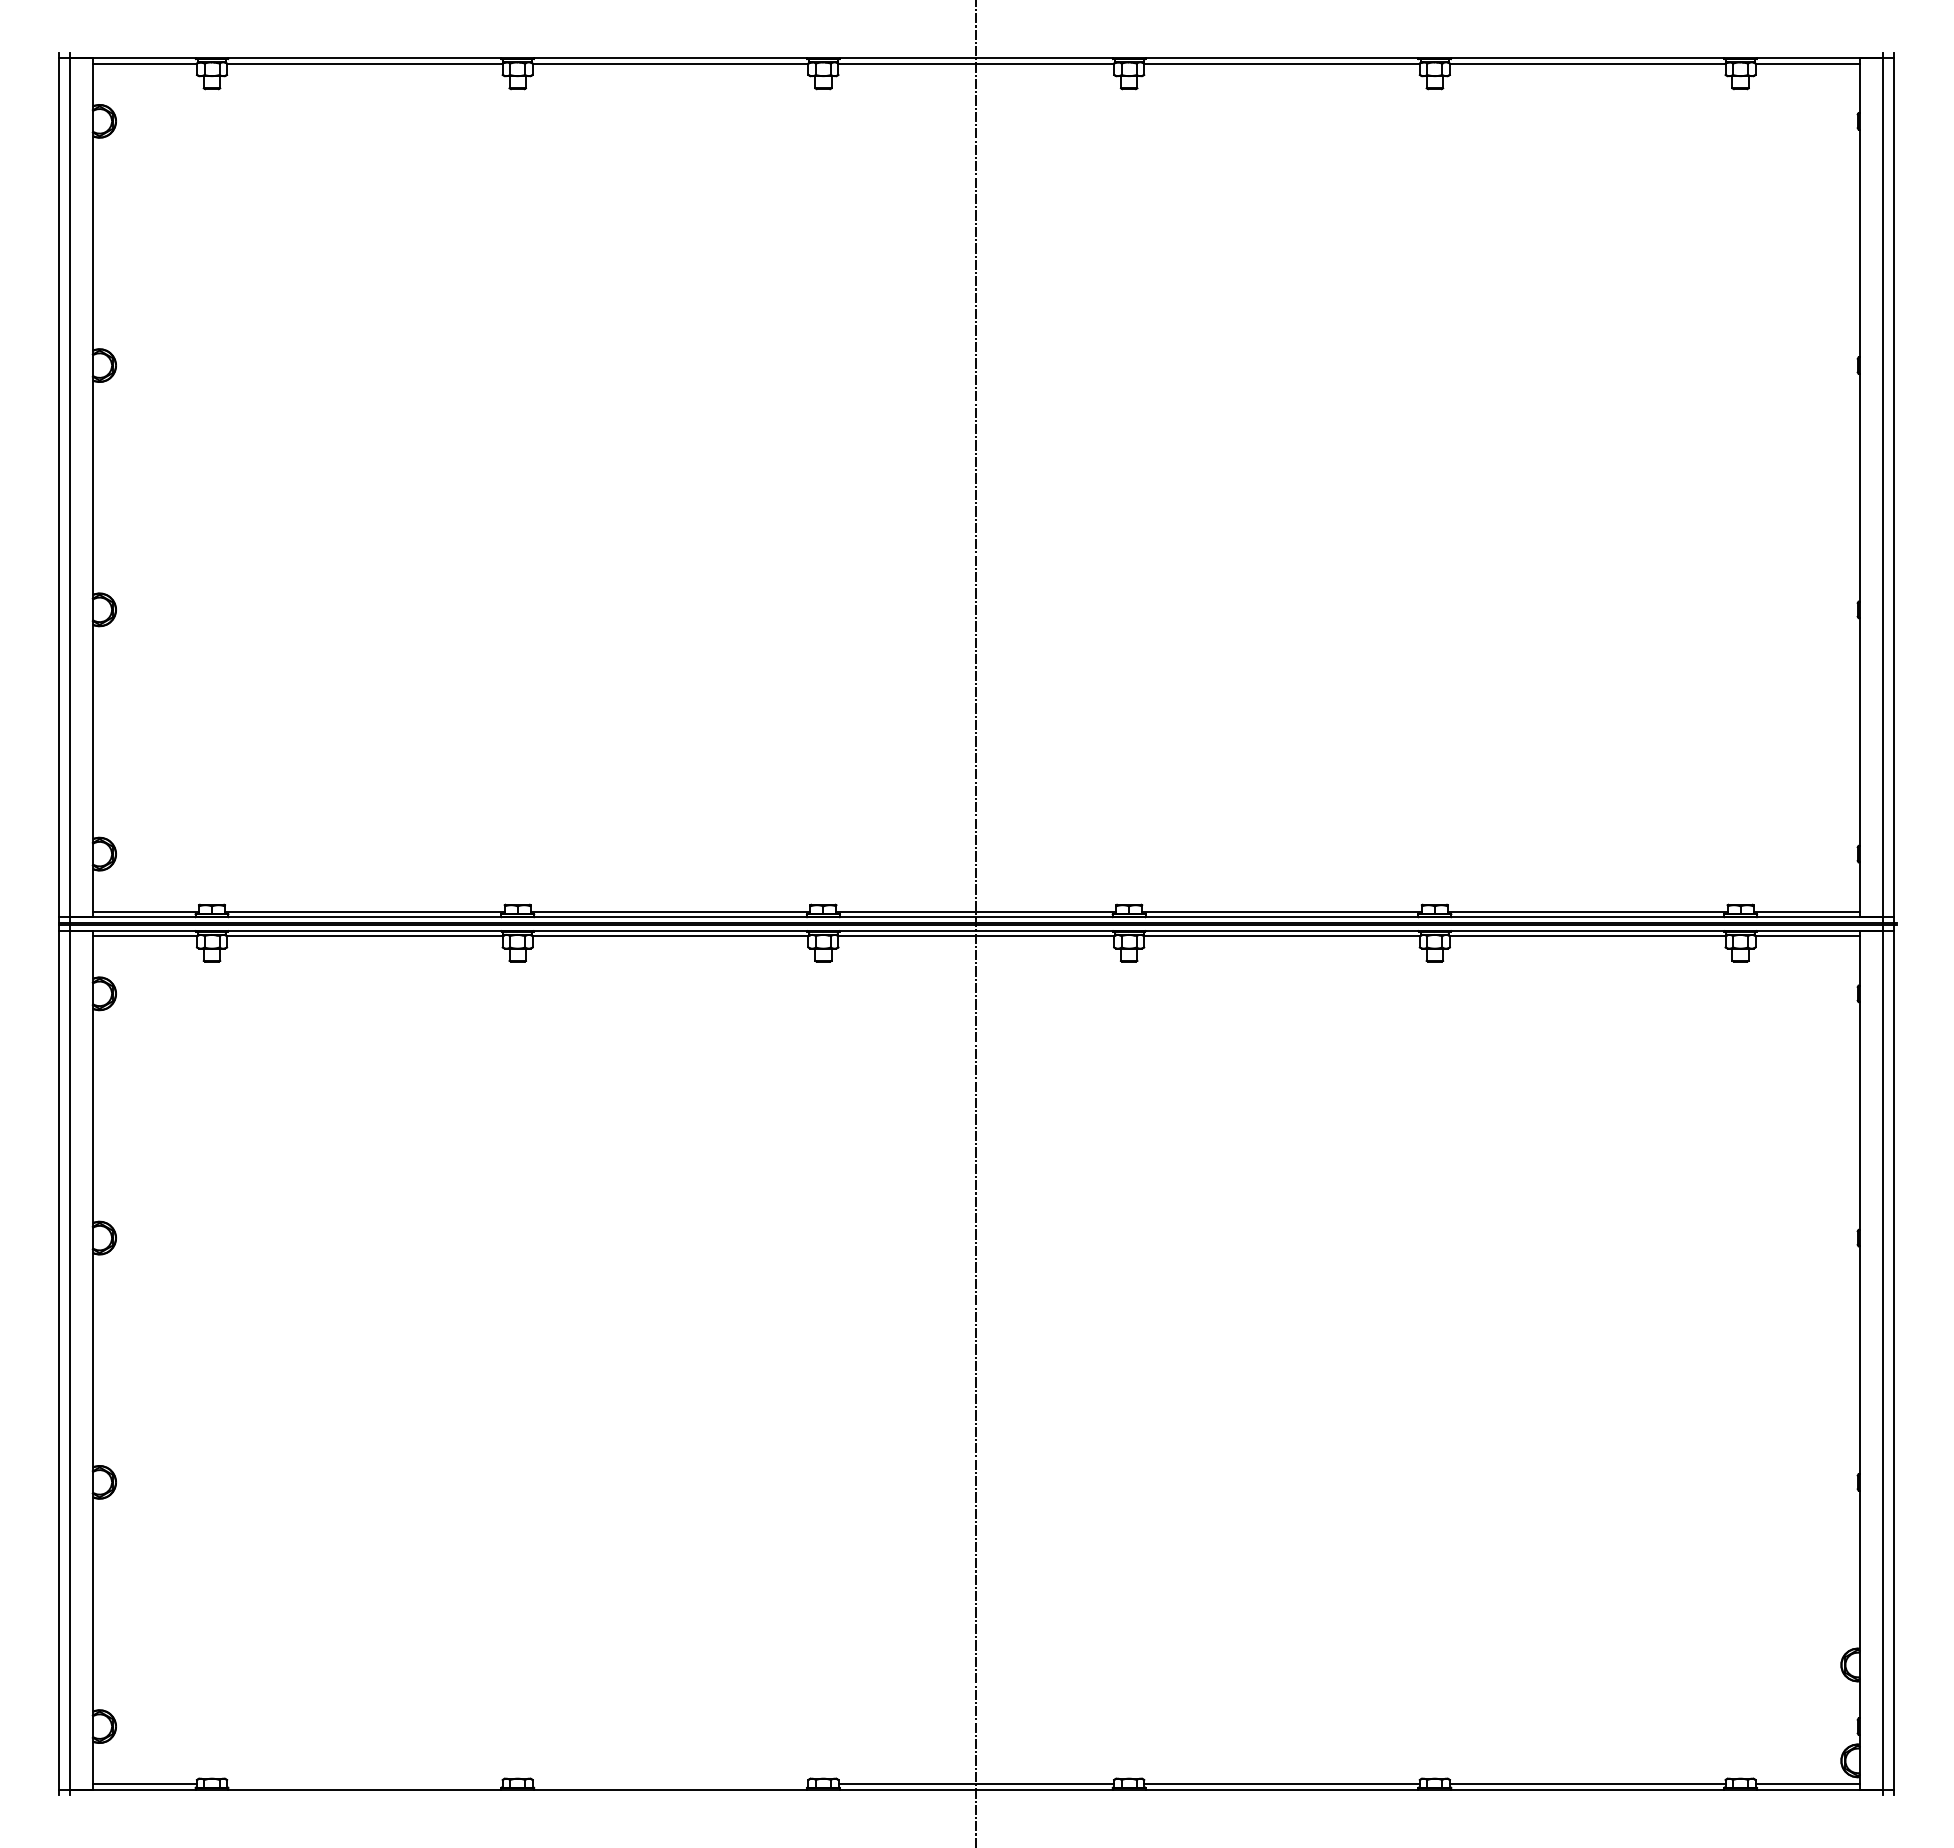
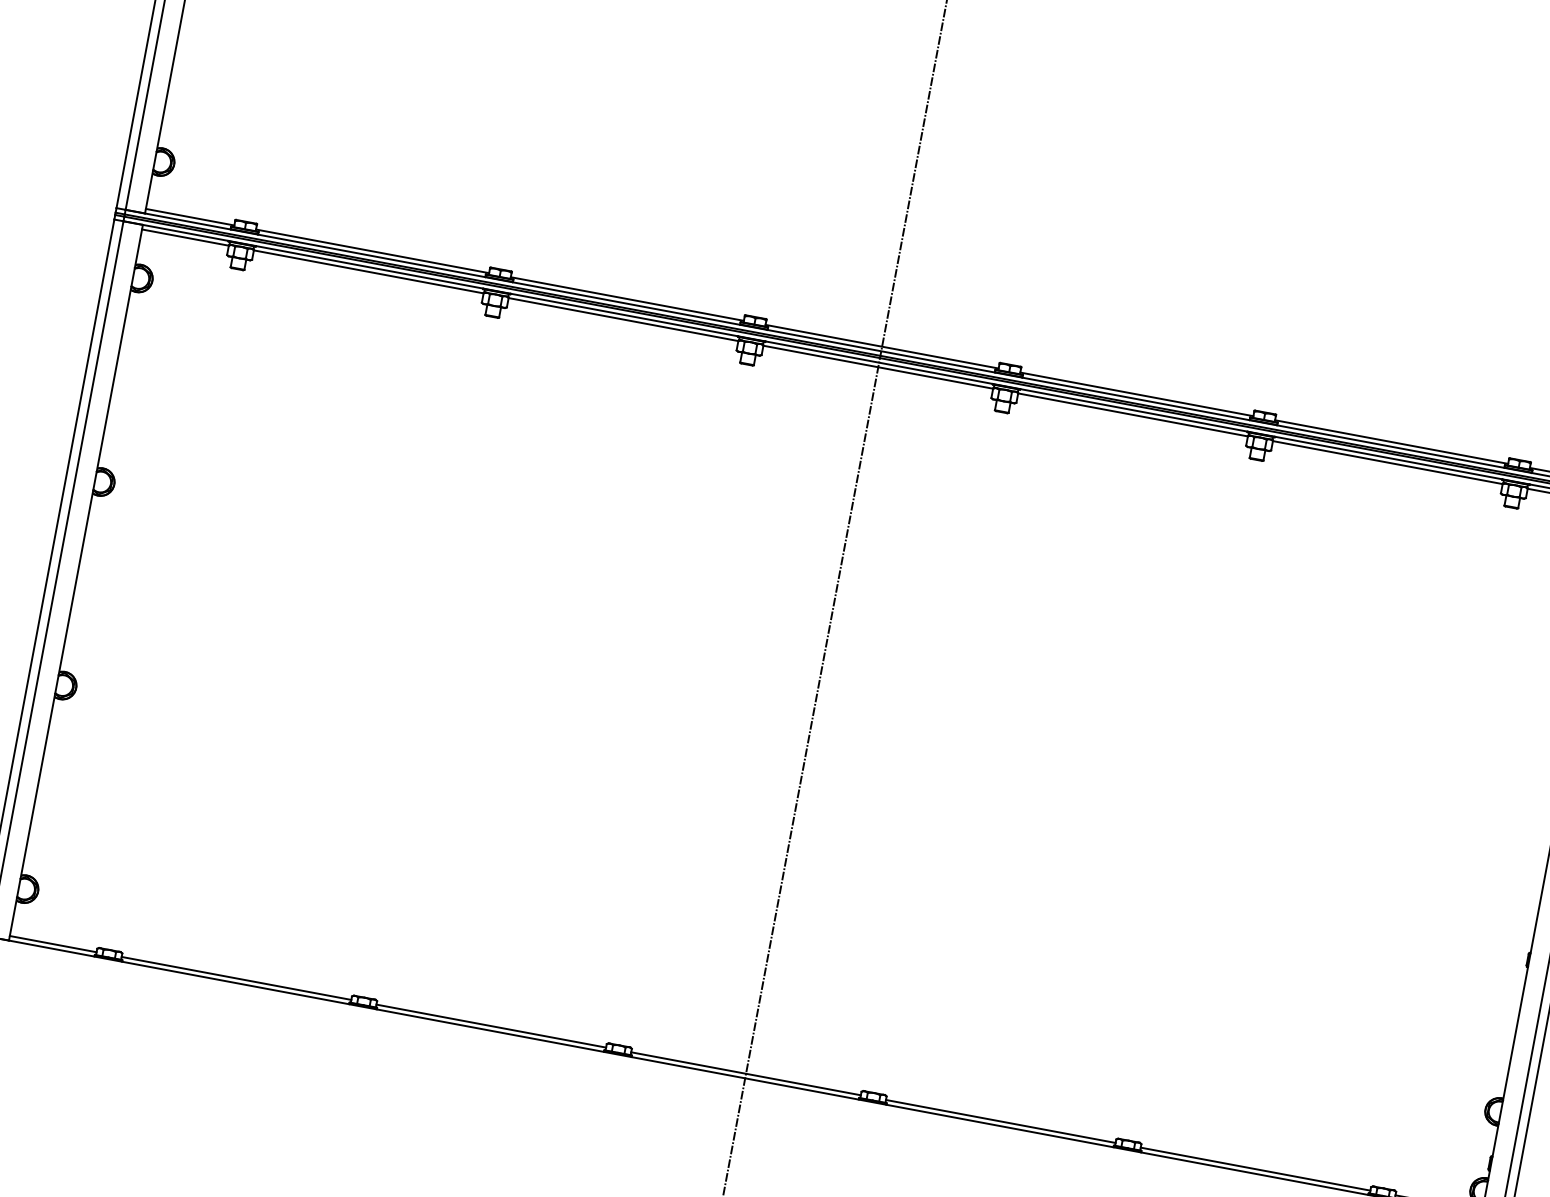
line: (364, 1784) -> (236, 978), added
line: (670, 1784) -> (491, 1026), added

